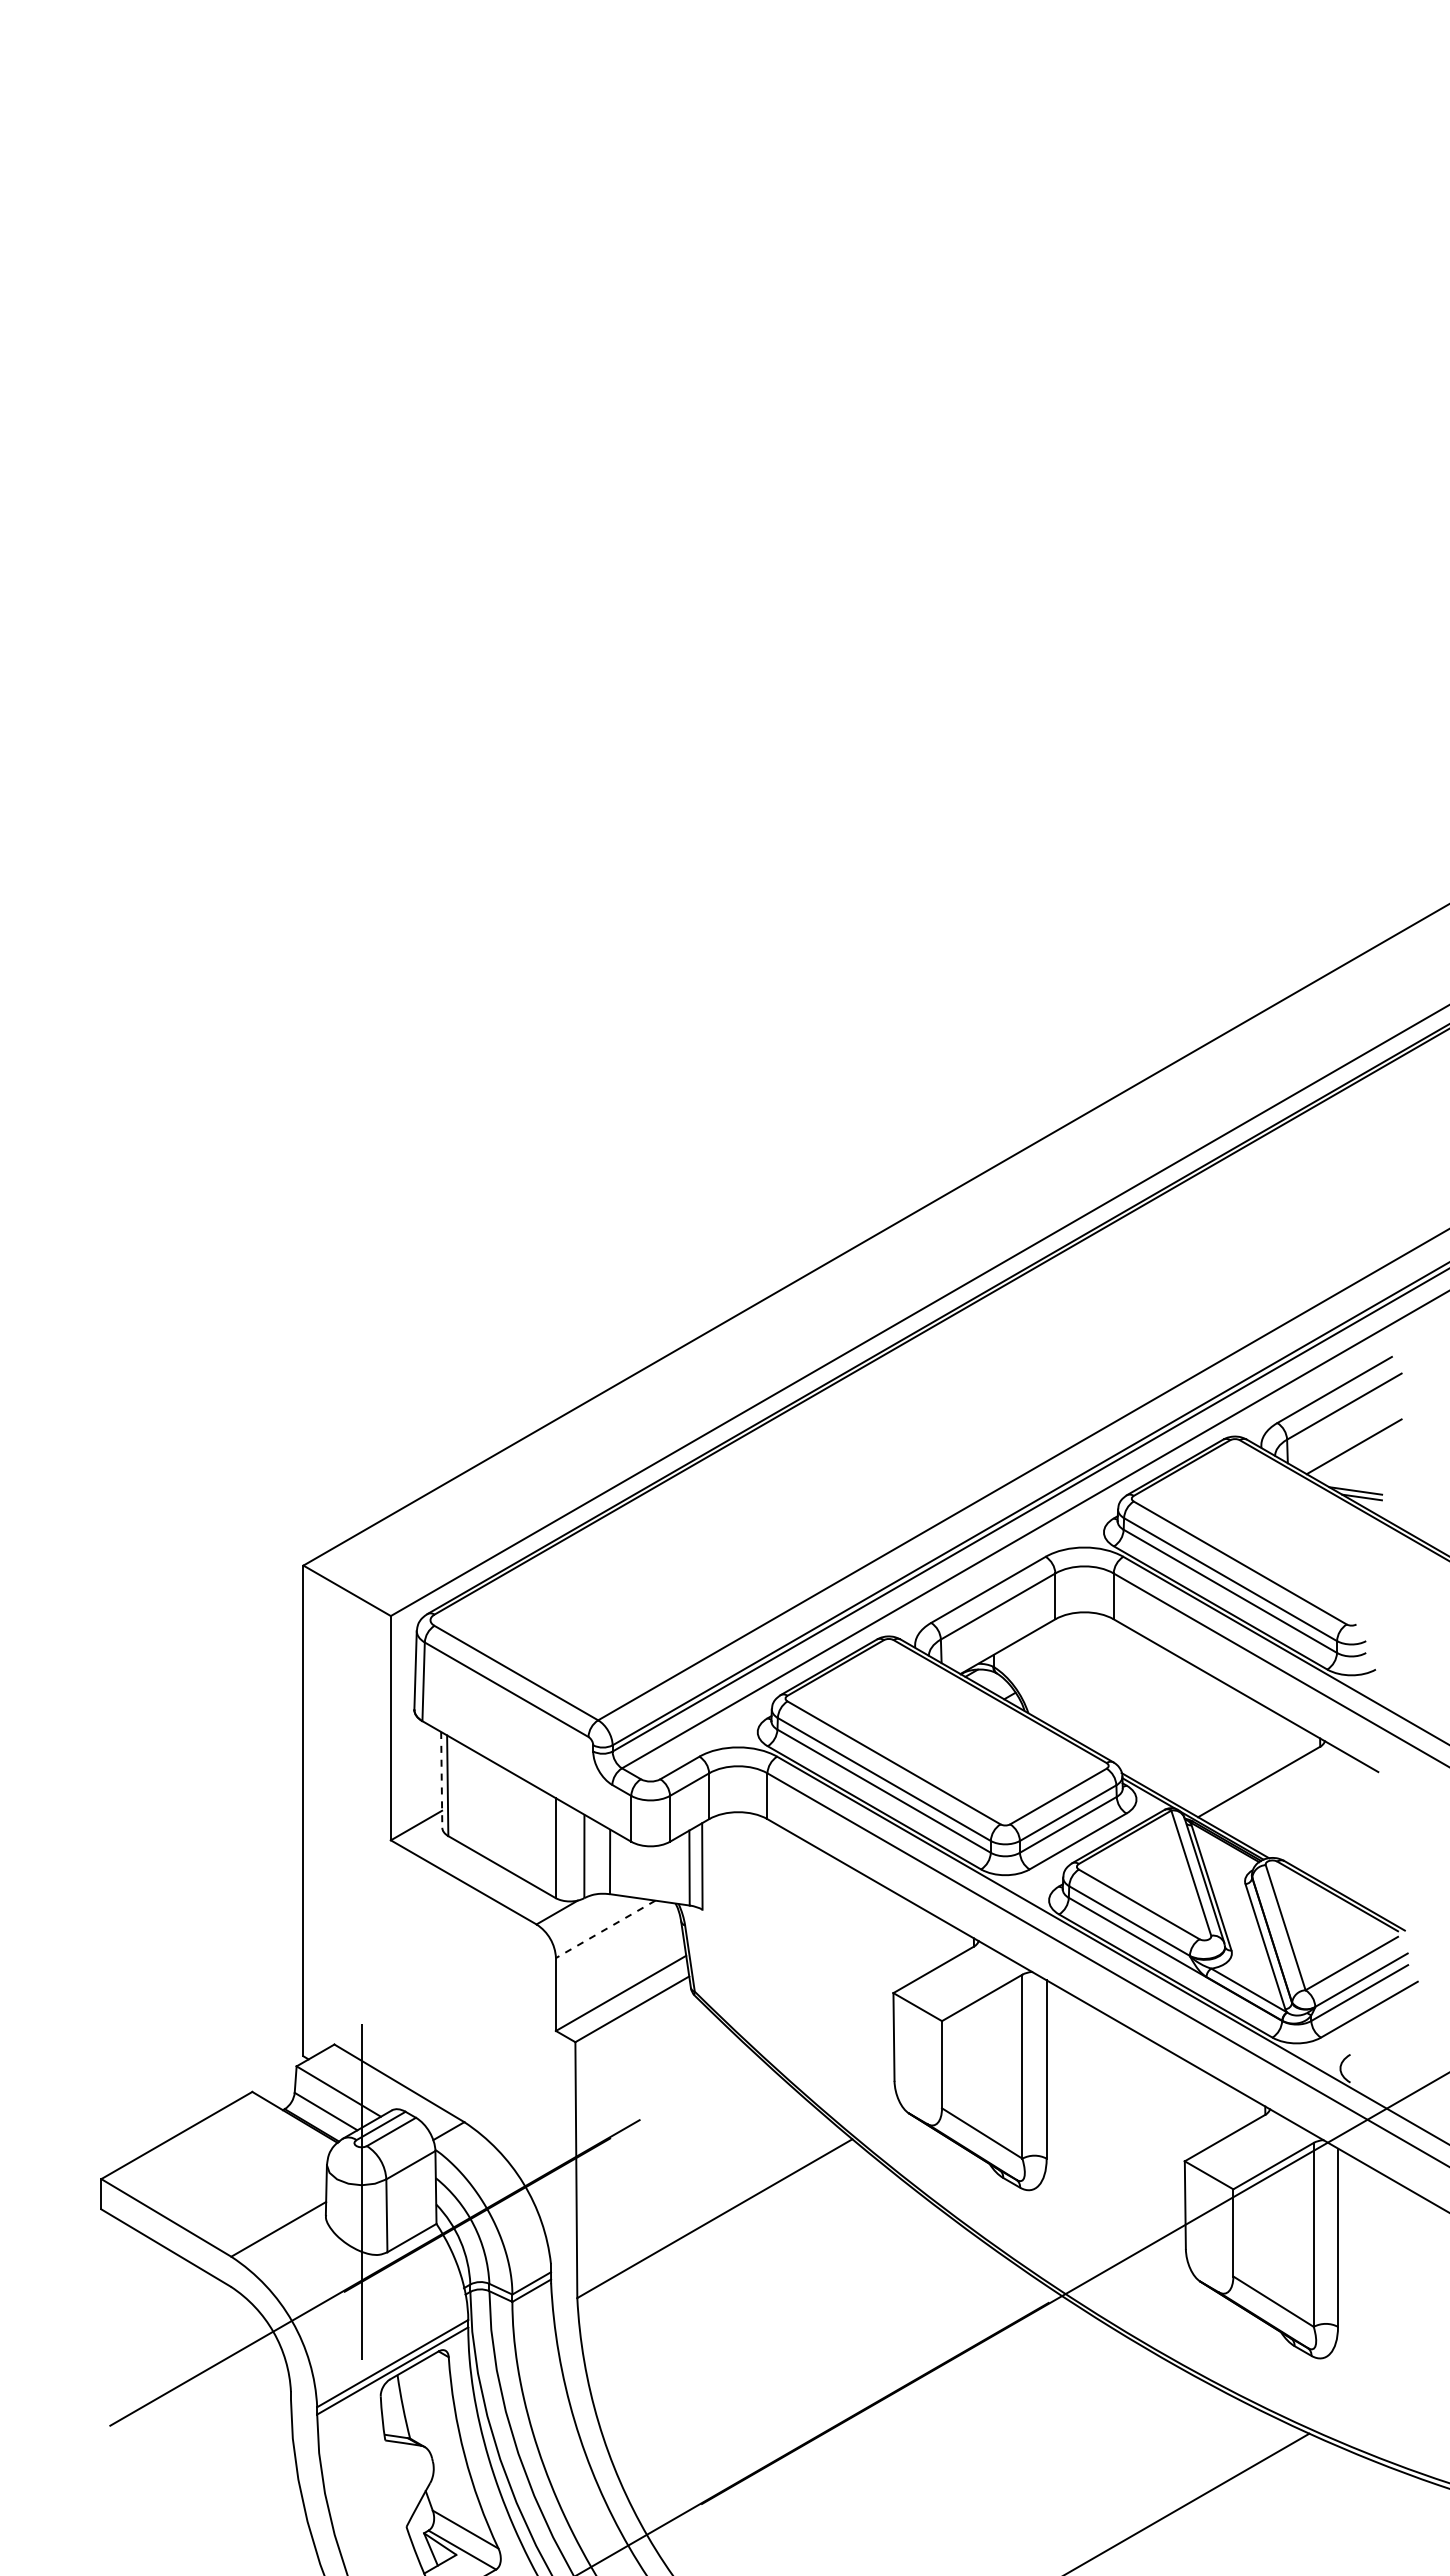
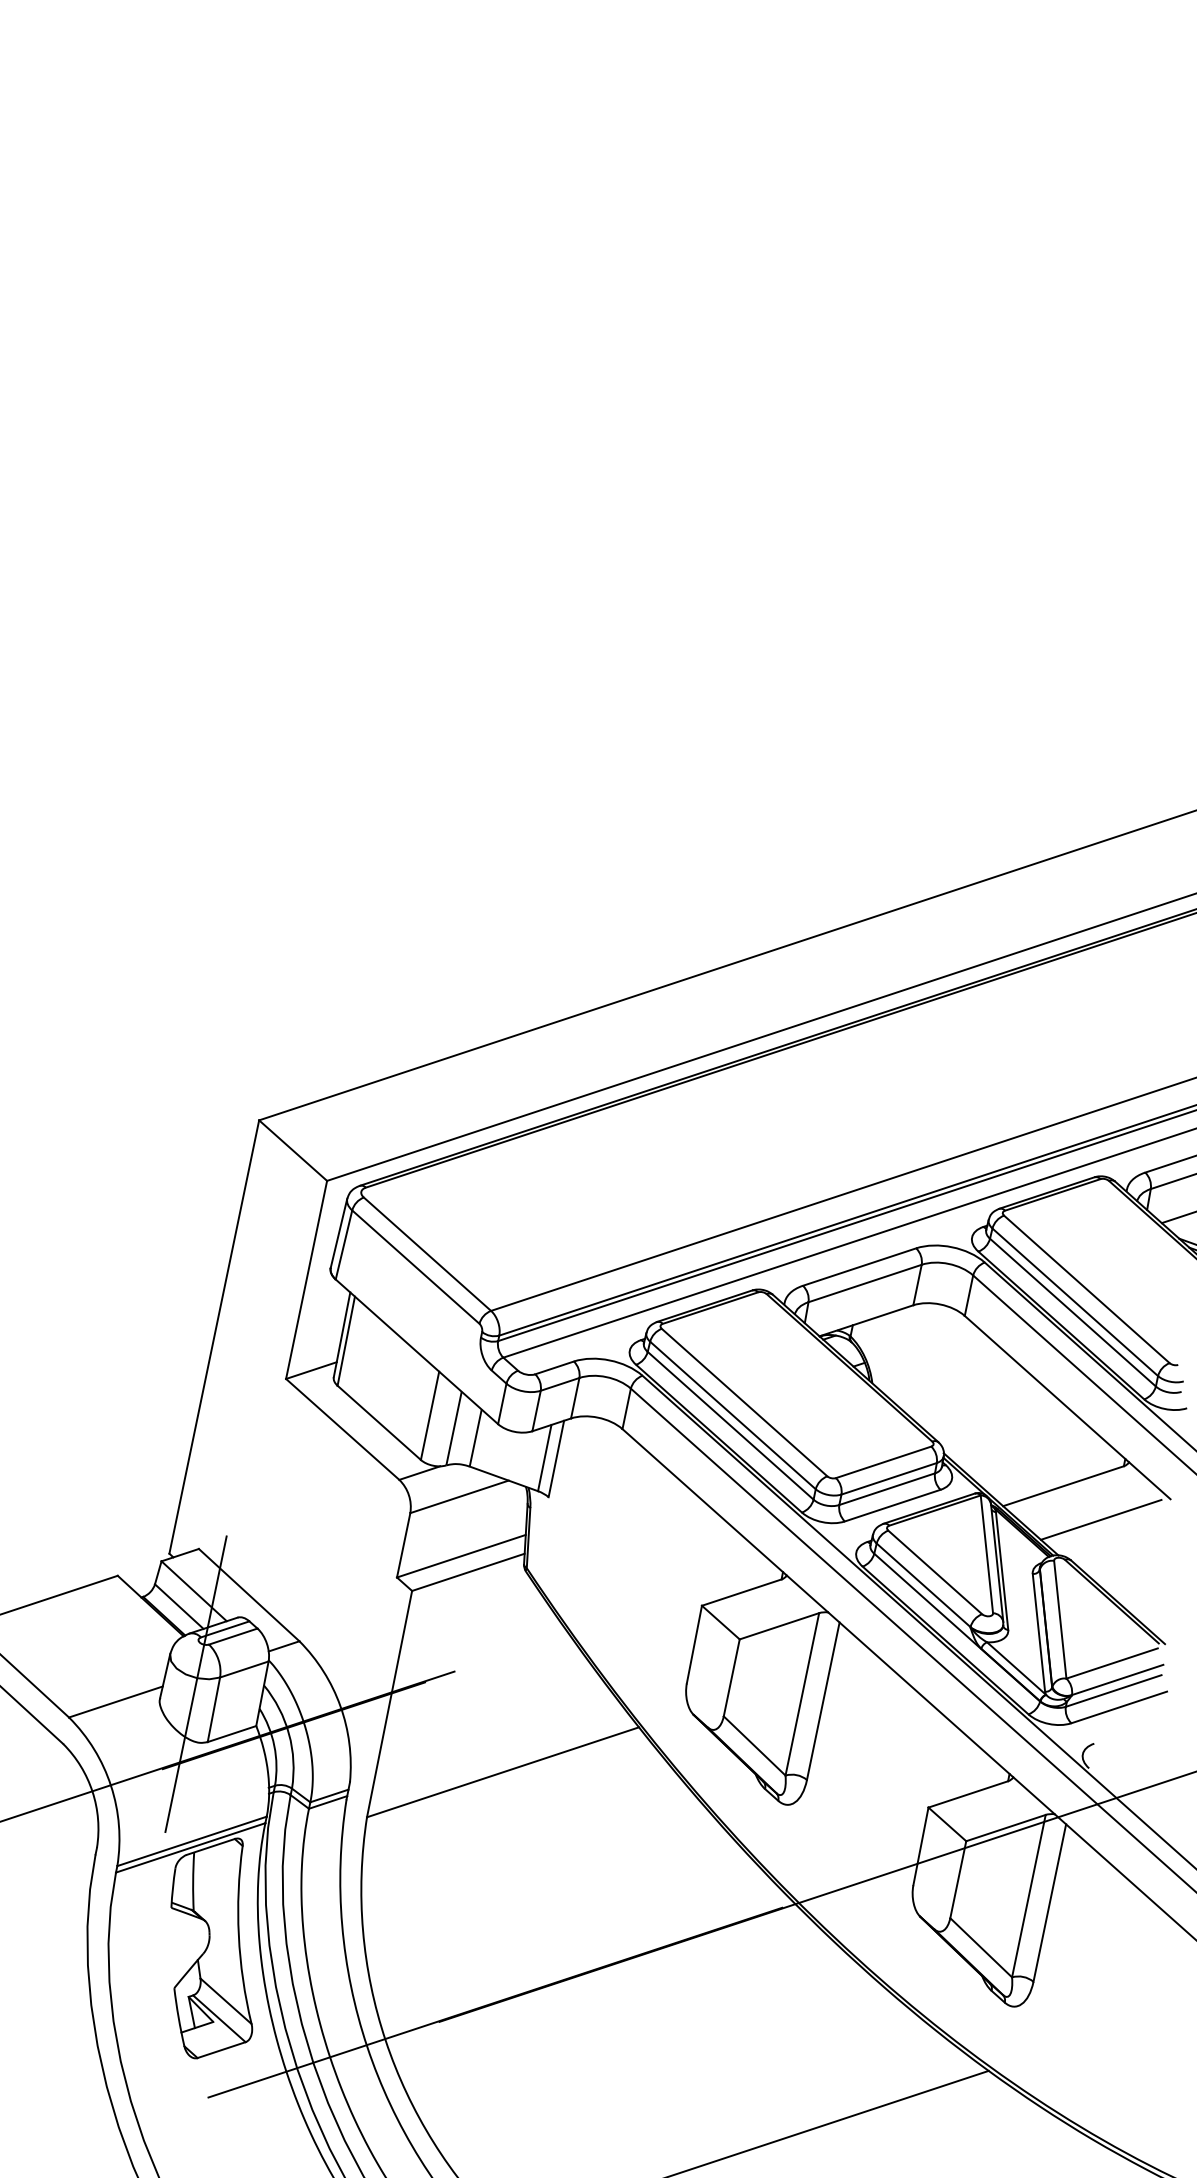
line: (441, 1779) -> (341, 1334), dashed -> solid
line: (1307, 1809) -> (1101, 1519), added
line: (605, 1929) -> (459, 1496), dashed -> solid

